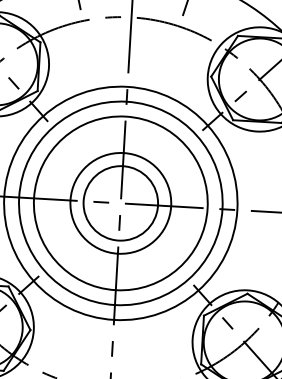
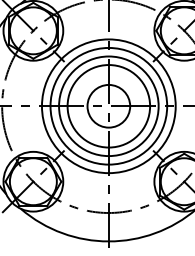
circle: (120, 203) -> (108, 106), size x1.43

